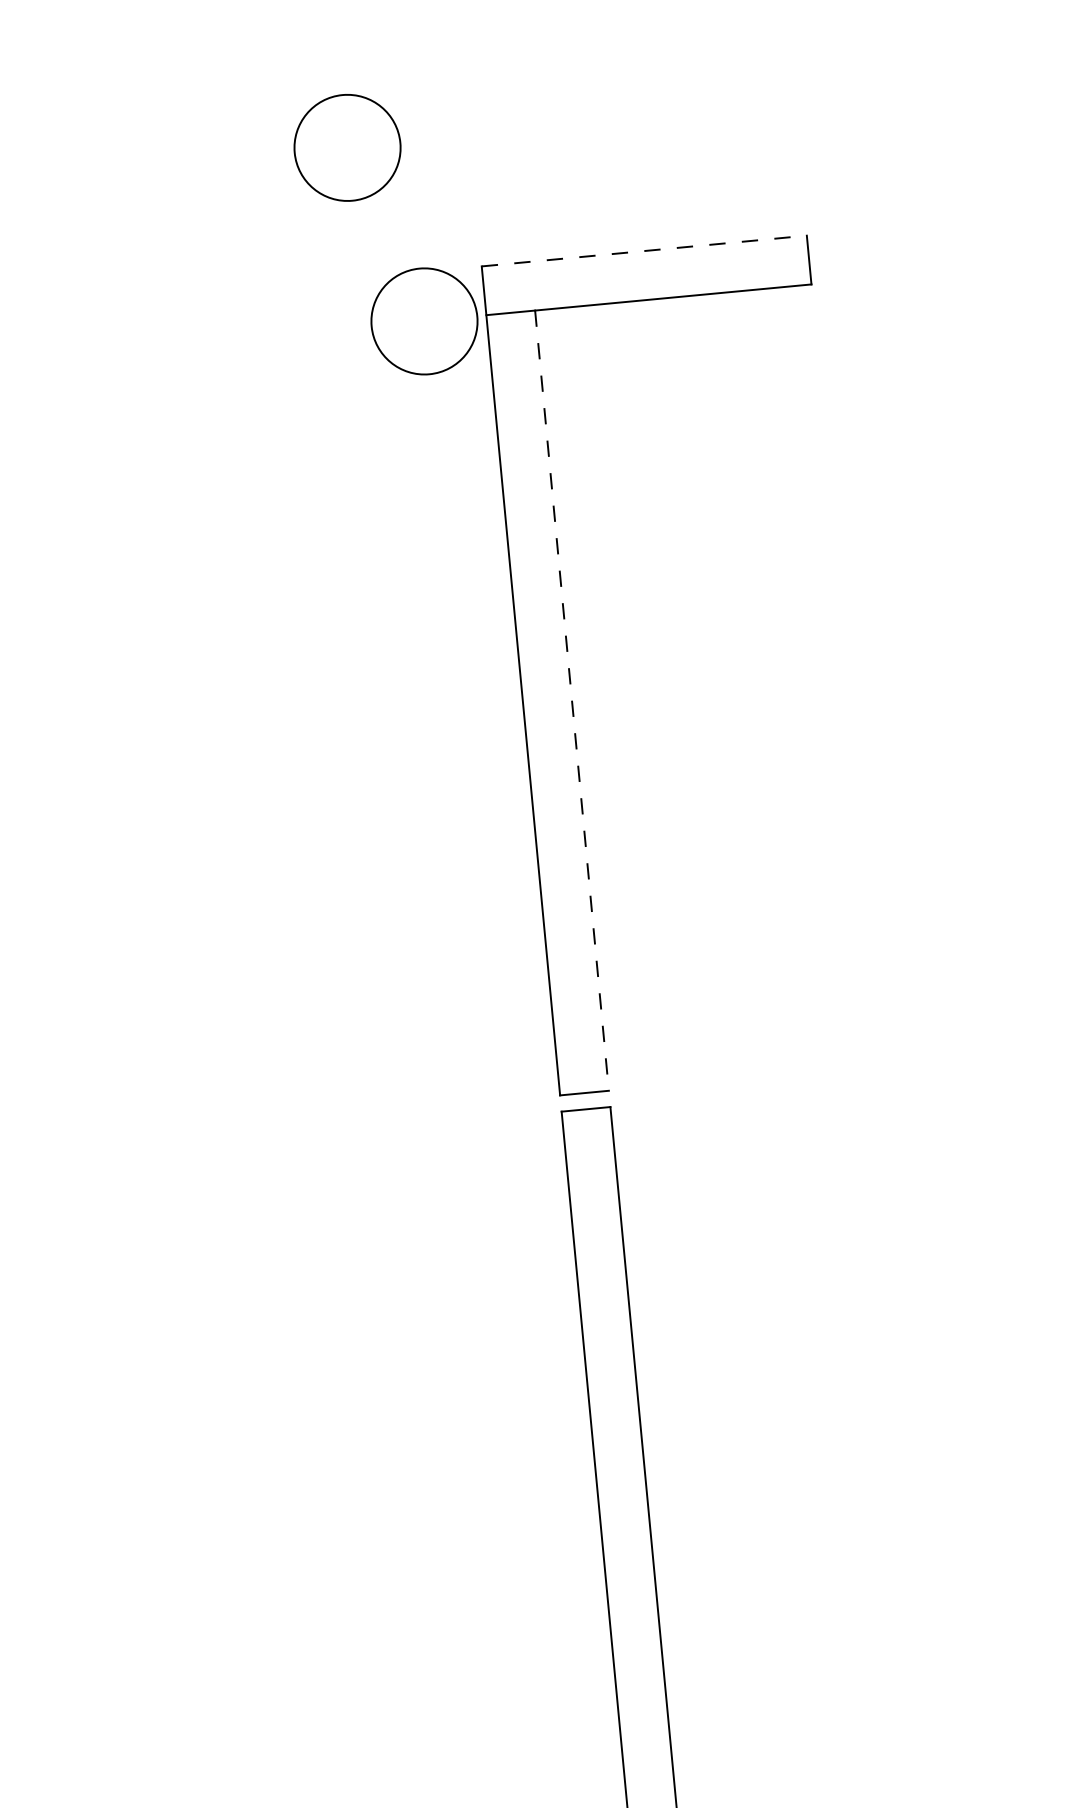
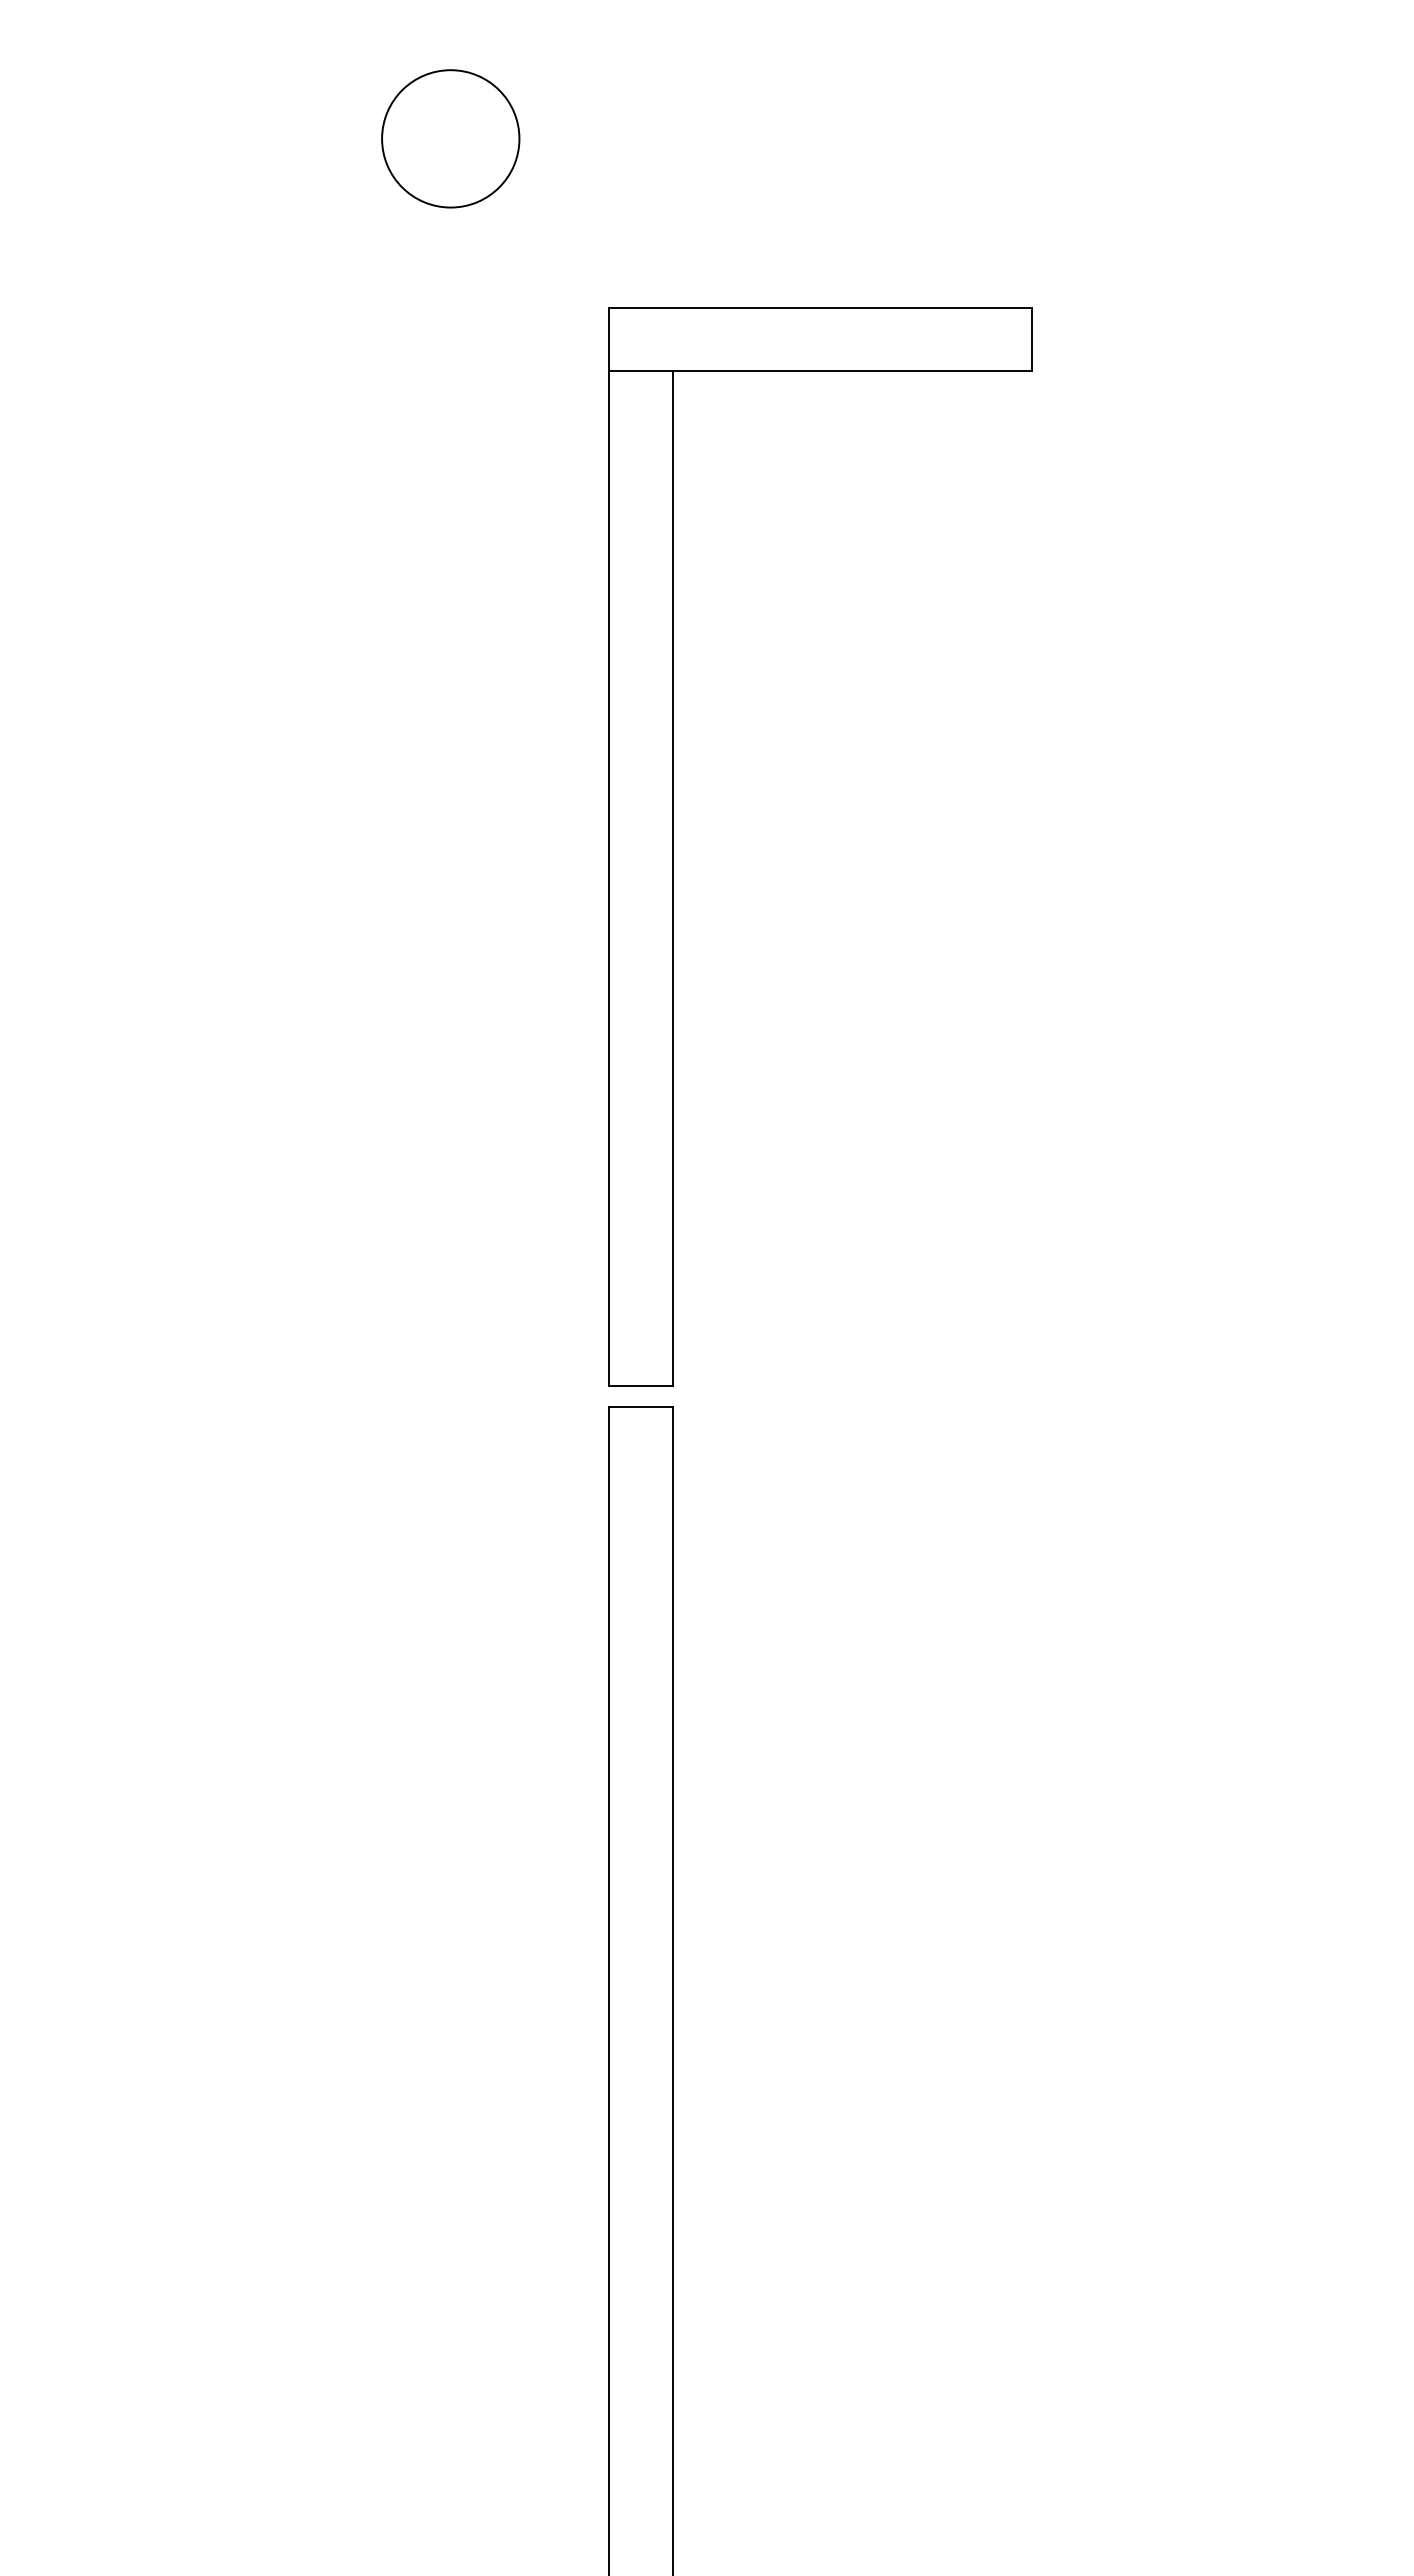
line: (644, 250) -> (821, 307), dashed -> solid
circle: (424, 321) -> (528, 371), removed
line: (571, 701) -> (672, 879), dashed -> solid

